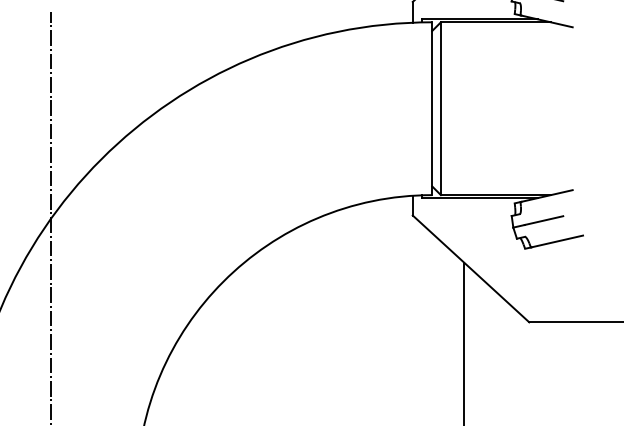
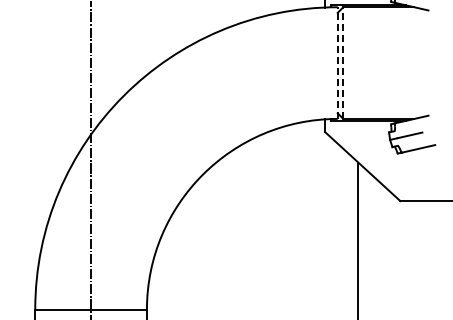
line: (431, 109) -> (337, 63), solid -> dashed
line: (441, 109) -> (343, 63), solid -> dashed

